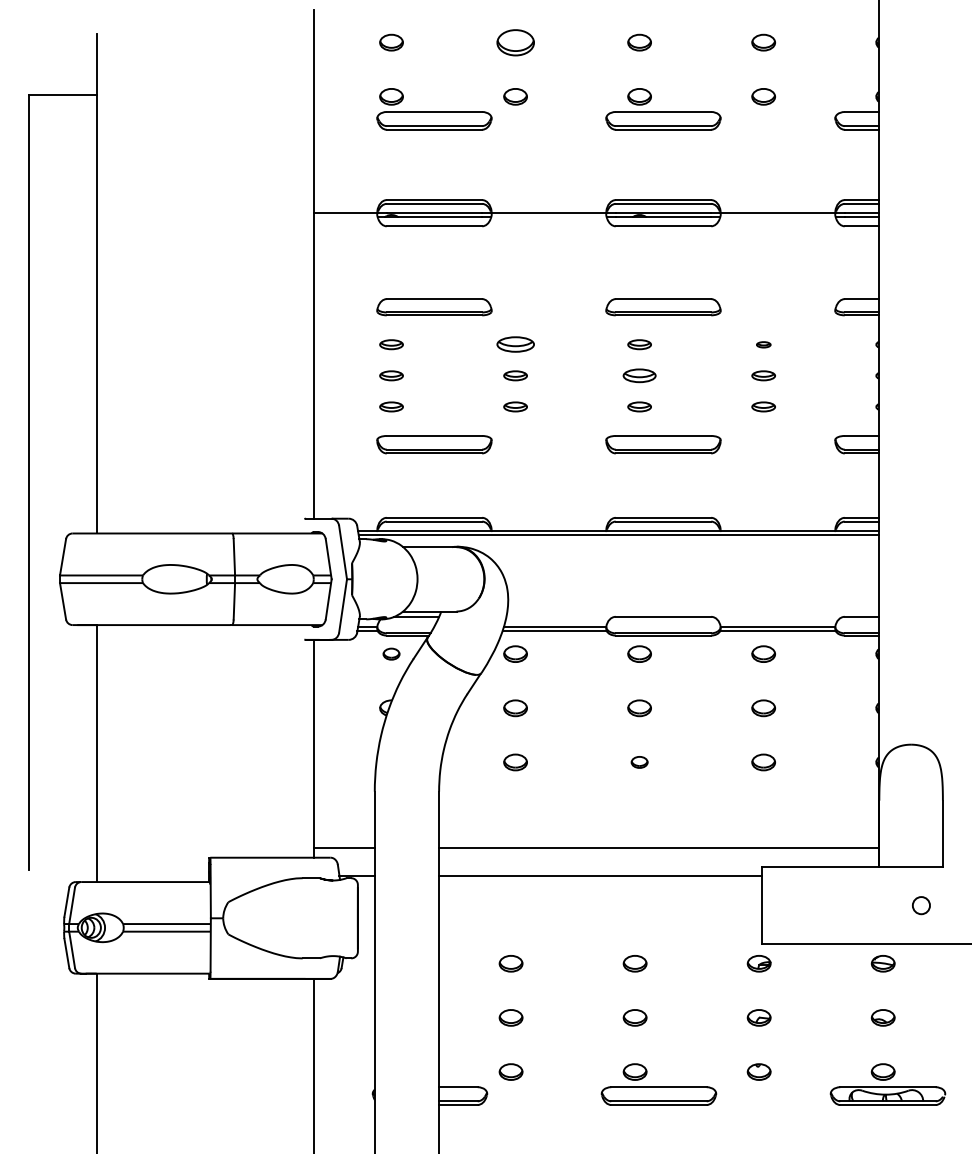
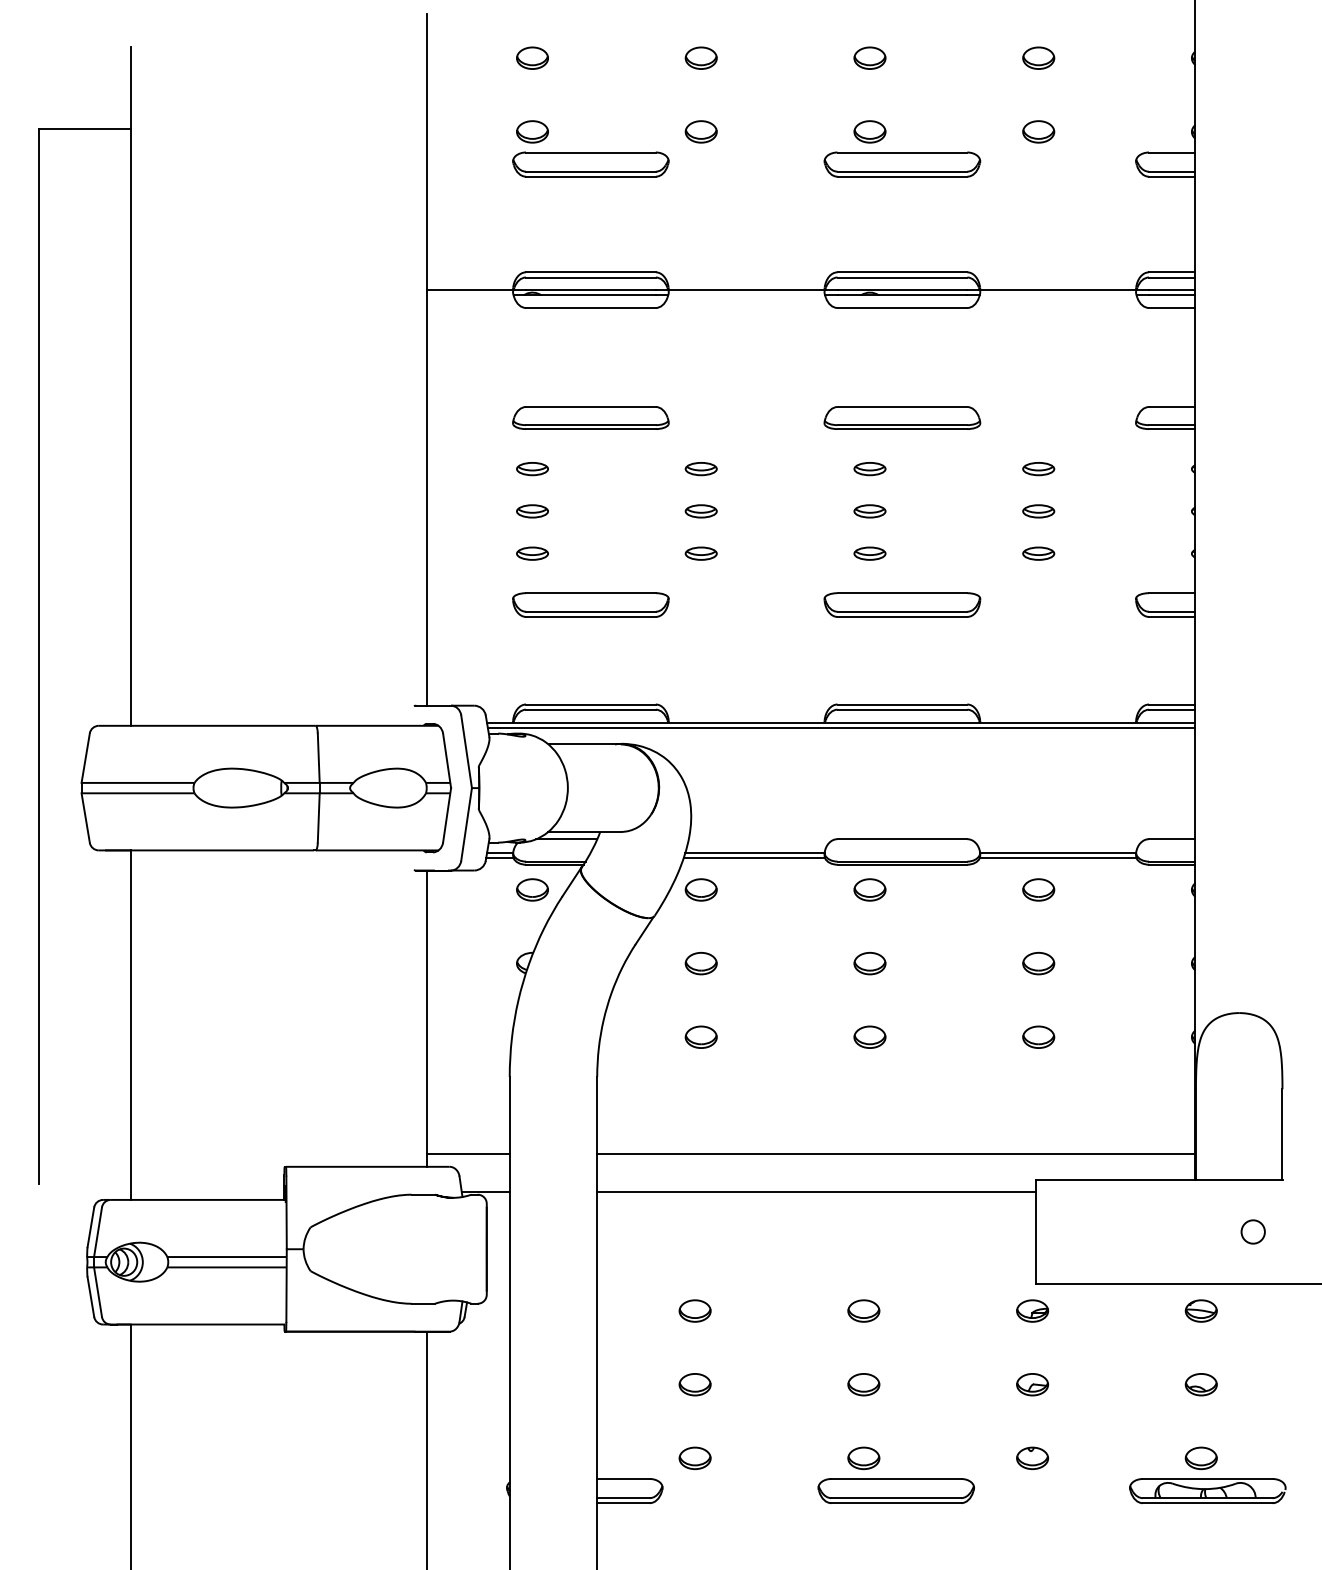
part: (515, 42) -> (700, 57), size x0.62
part: (515, 345) -> (700, 469), size x0.62
part: (763, 345) -> (1038, 469), size x1.67
part: (639, 375) -> (869, 511), size x0.71
part: (391, 653) -> (532, 889), size x1.43
part: (639, 761) -> (869, 1036), size x1.43

